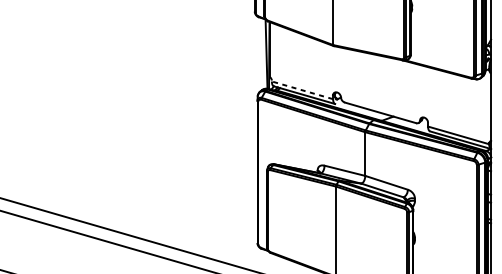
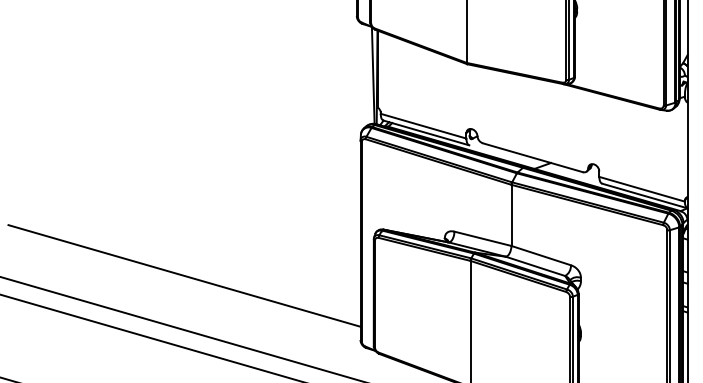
line: (302, 90) -> (423, 126), dashed -> solid
line: (131, 197) -> (184, 275), added

